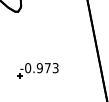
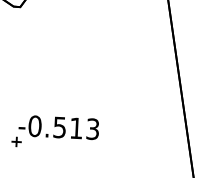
text: (43, 68) -> (67, 128), -0.973 -> -0.513

